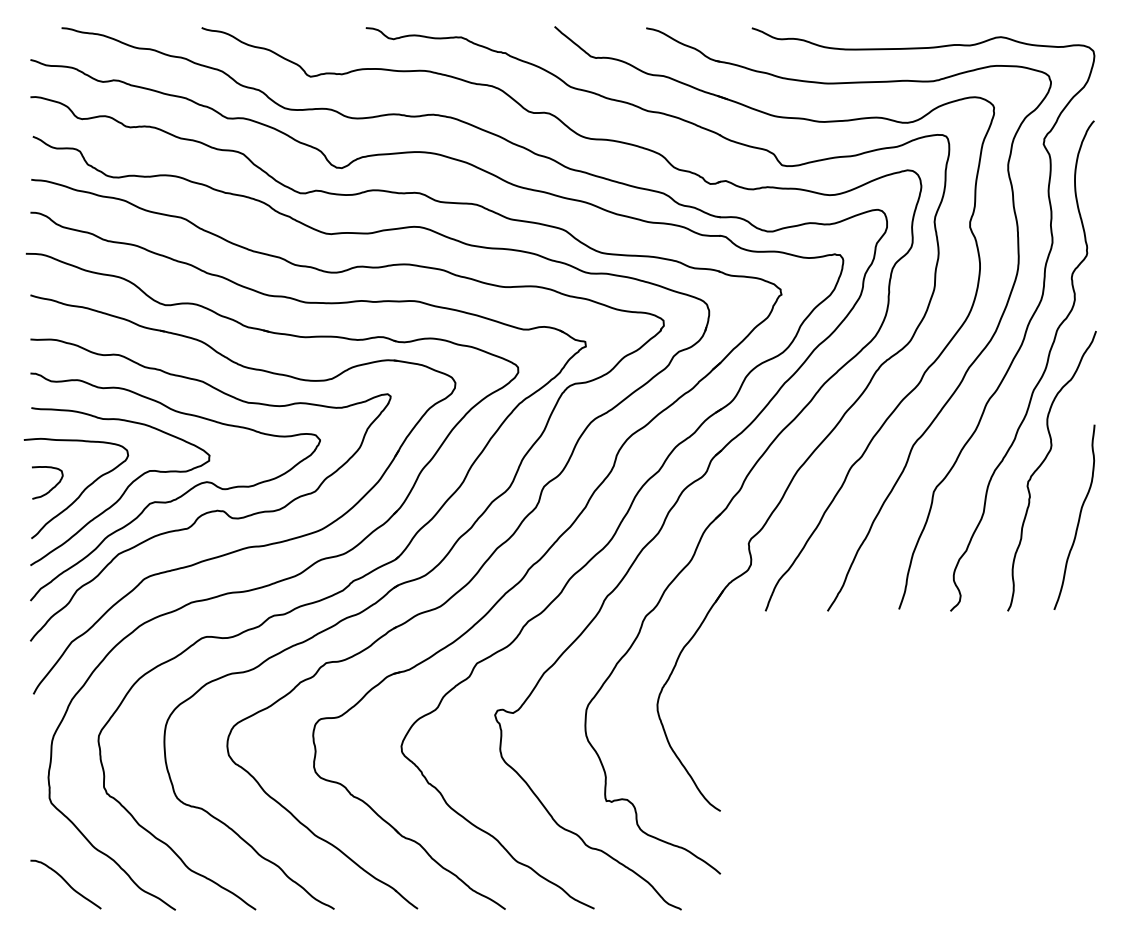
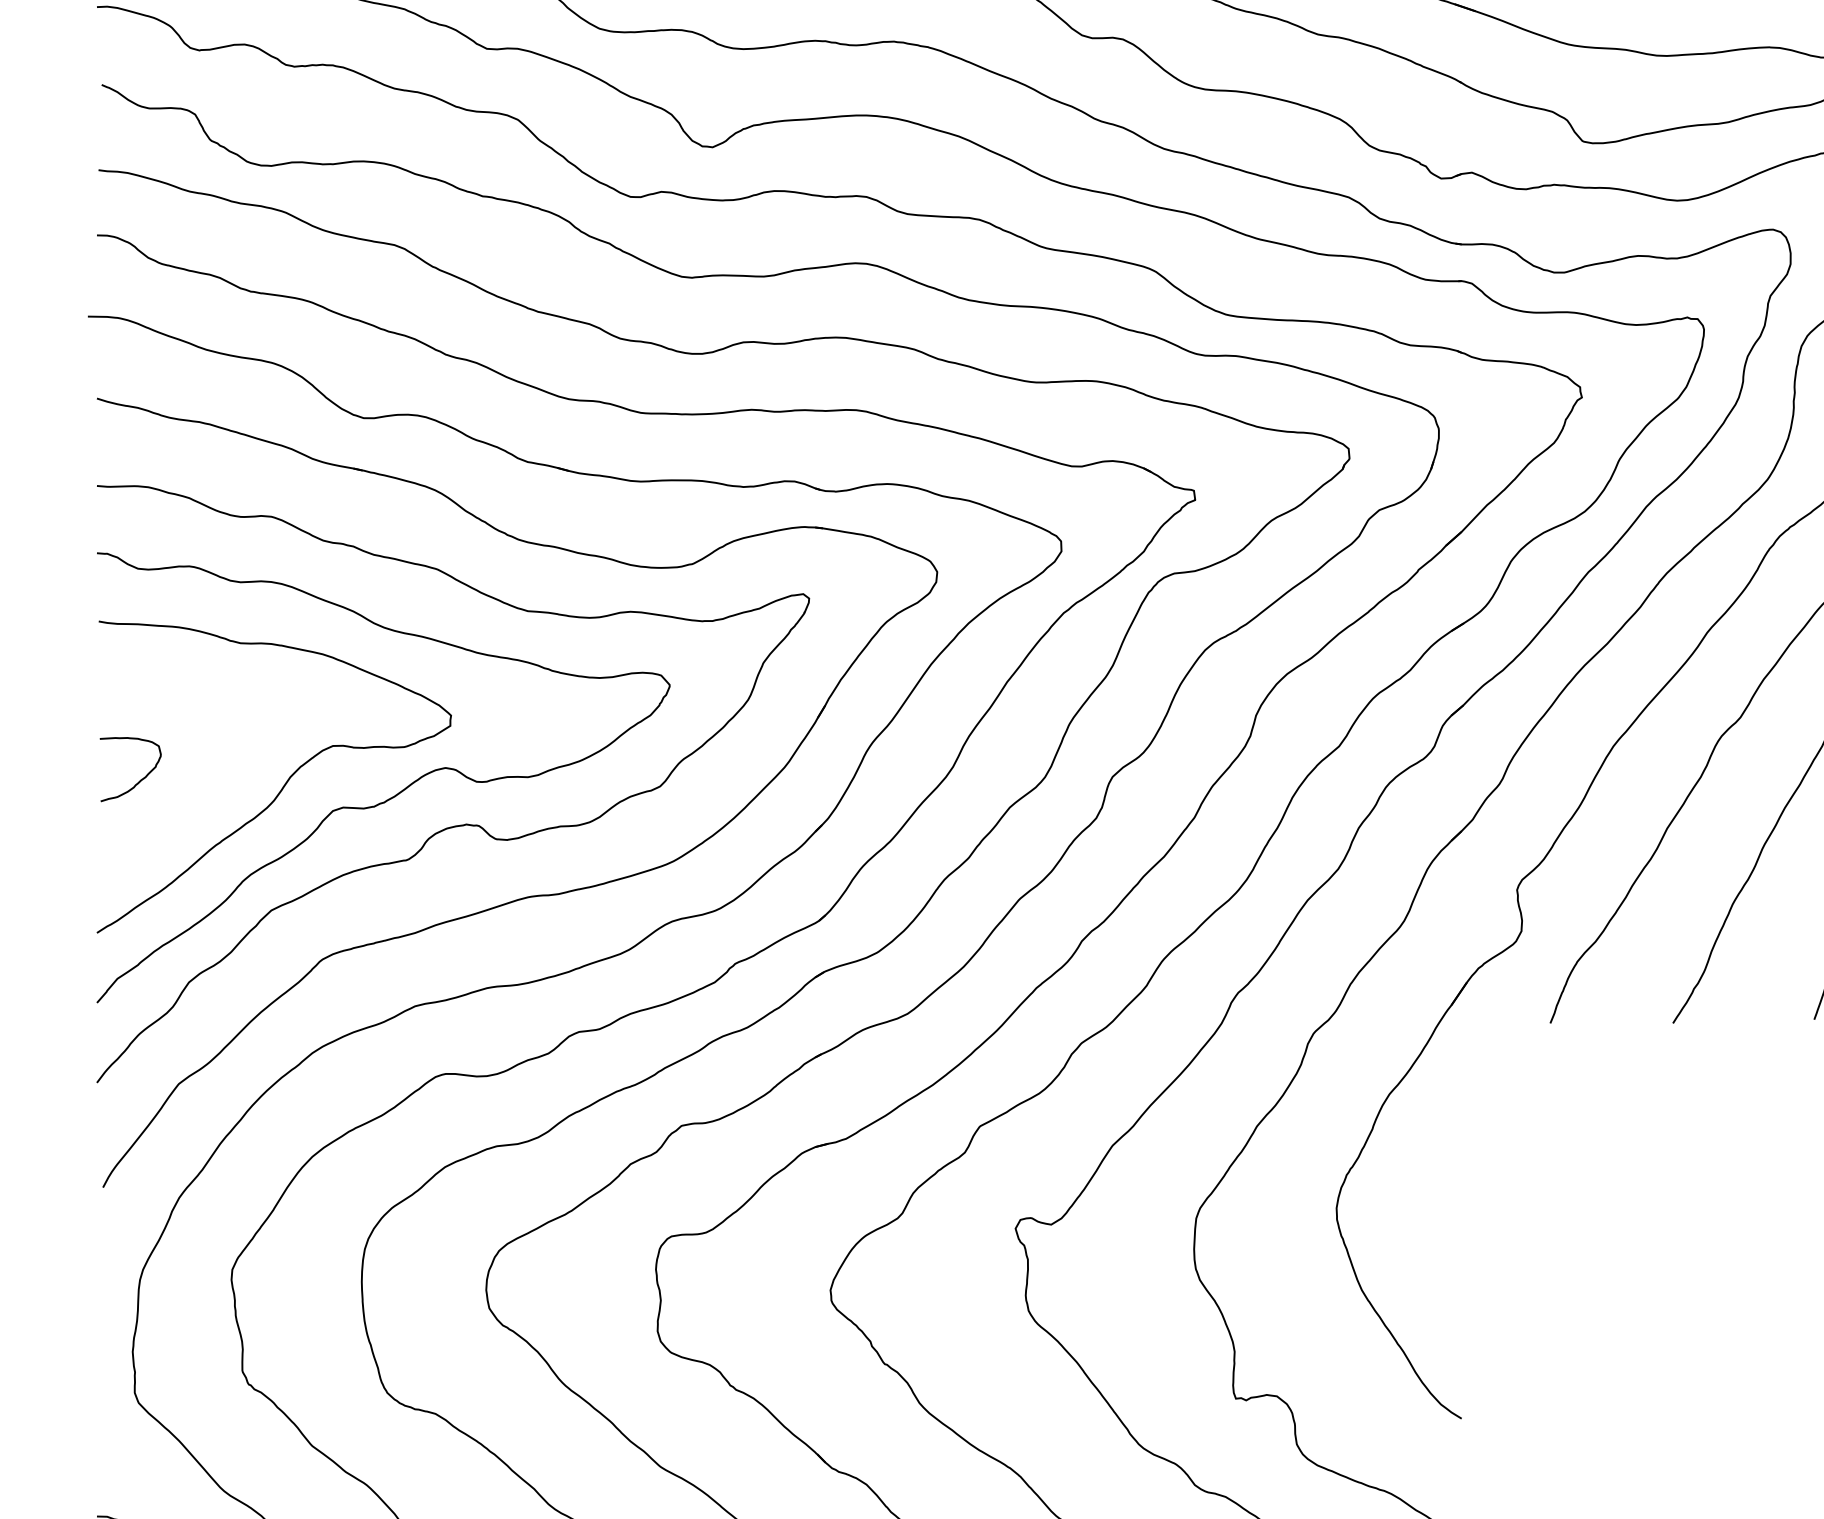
curve: (82, 490) -> (199, 784), removed

